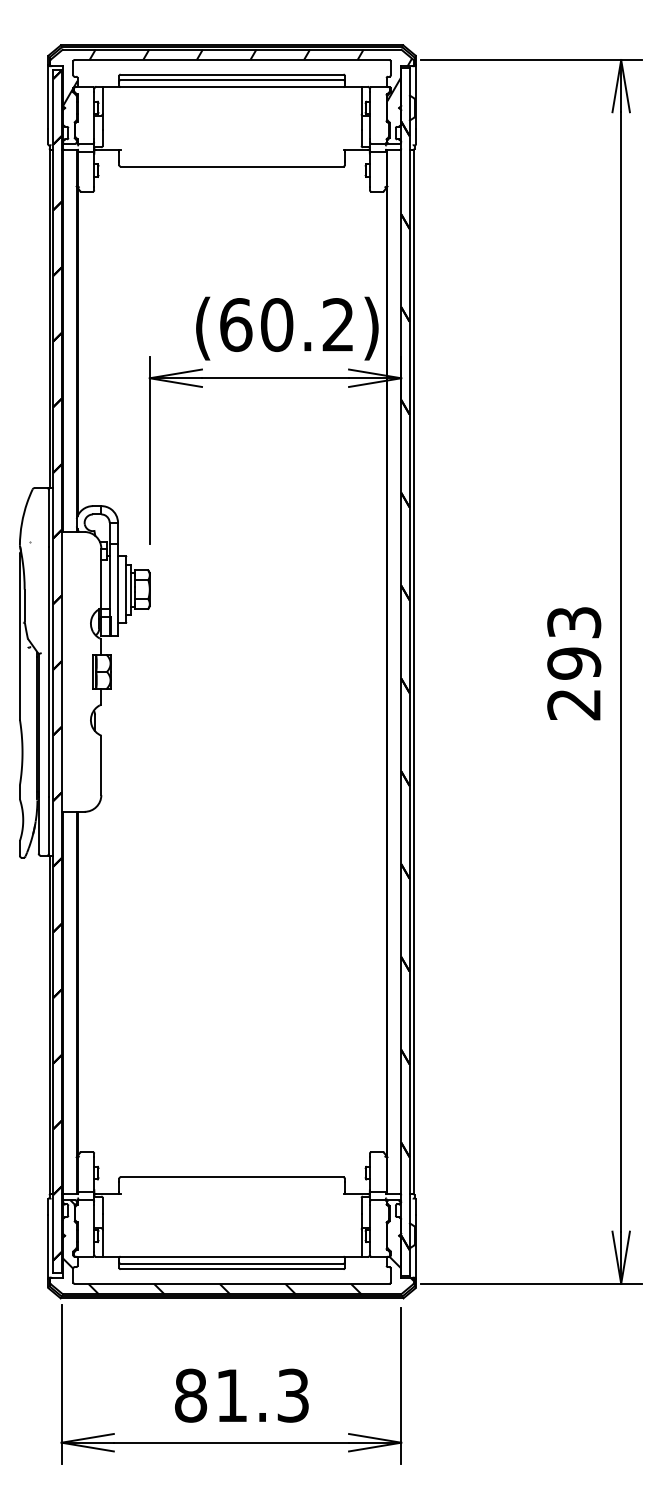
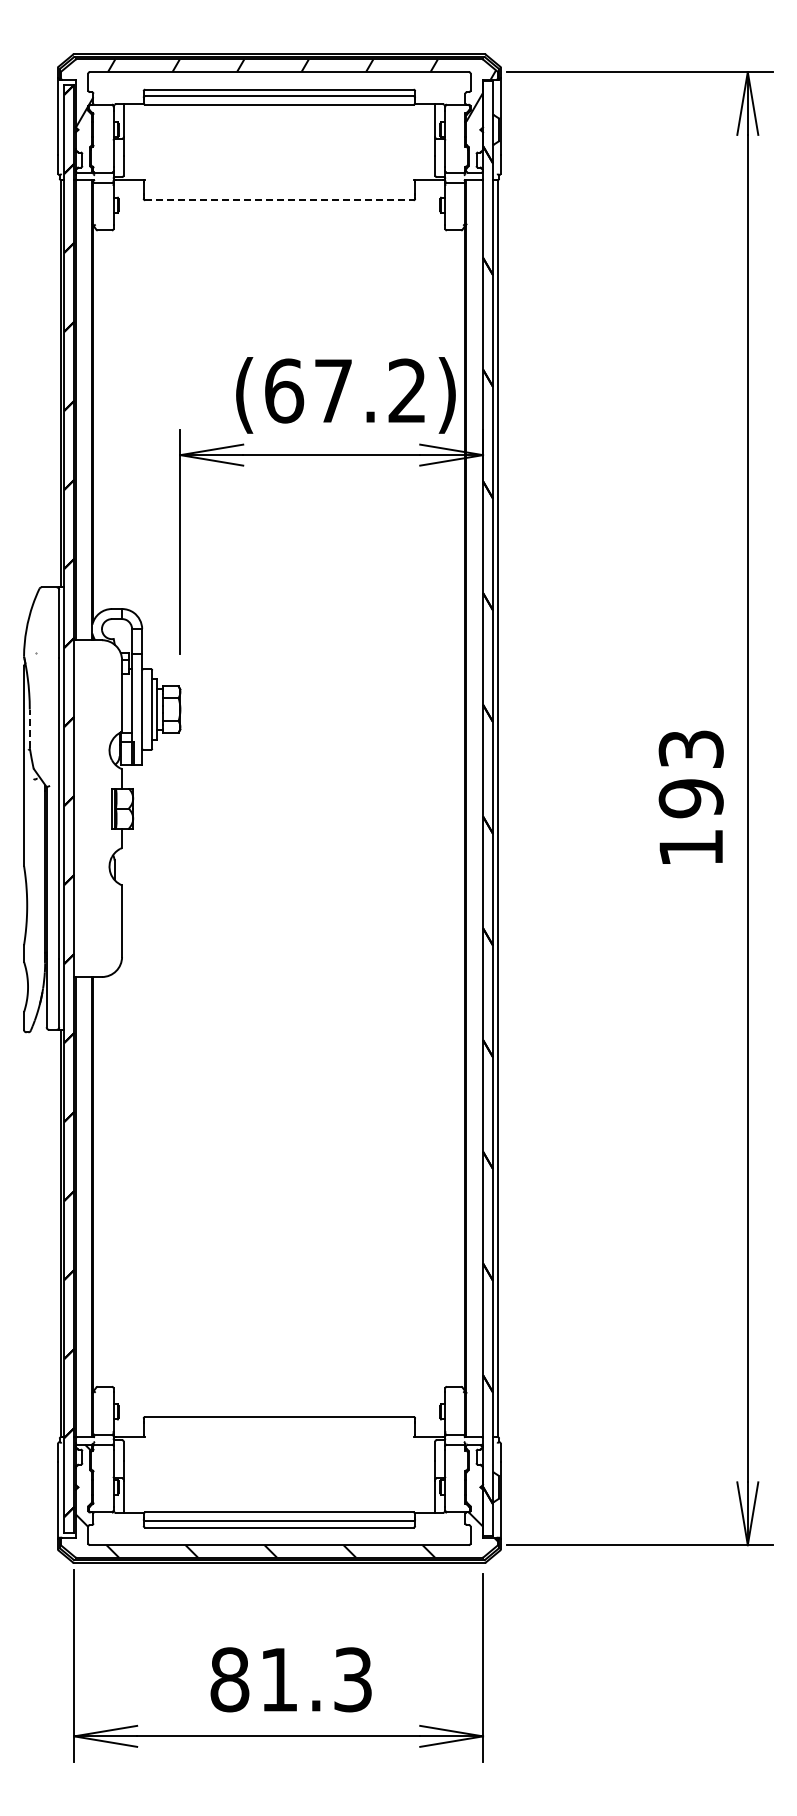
line: (232, 166) -> (279, 200), solid -> dashed
text: (276, 324) -> (333, 390), (60.2) -> (67.2)
line: (24, 605) -> (29, 728), solid -> dashed
text: (573, 705) -> (690, 848), 293 -> 193

